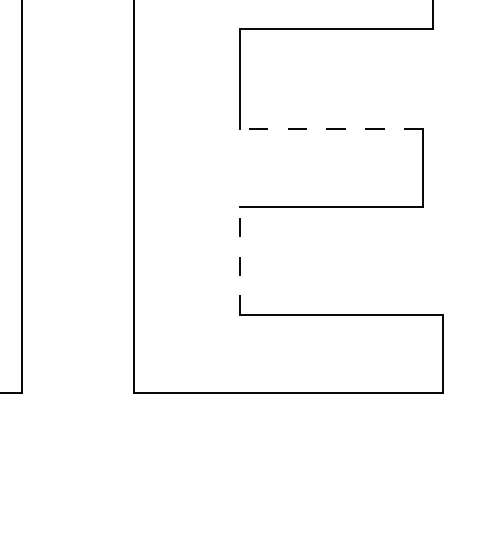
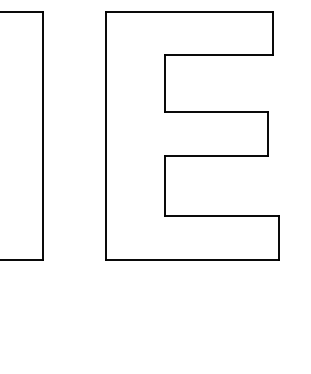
line: (331, 128) -> (216, 111), dashed -> solid
line: (240, 260) -> (165, 185), dashed -> solid

